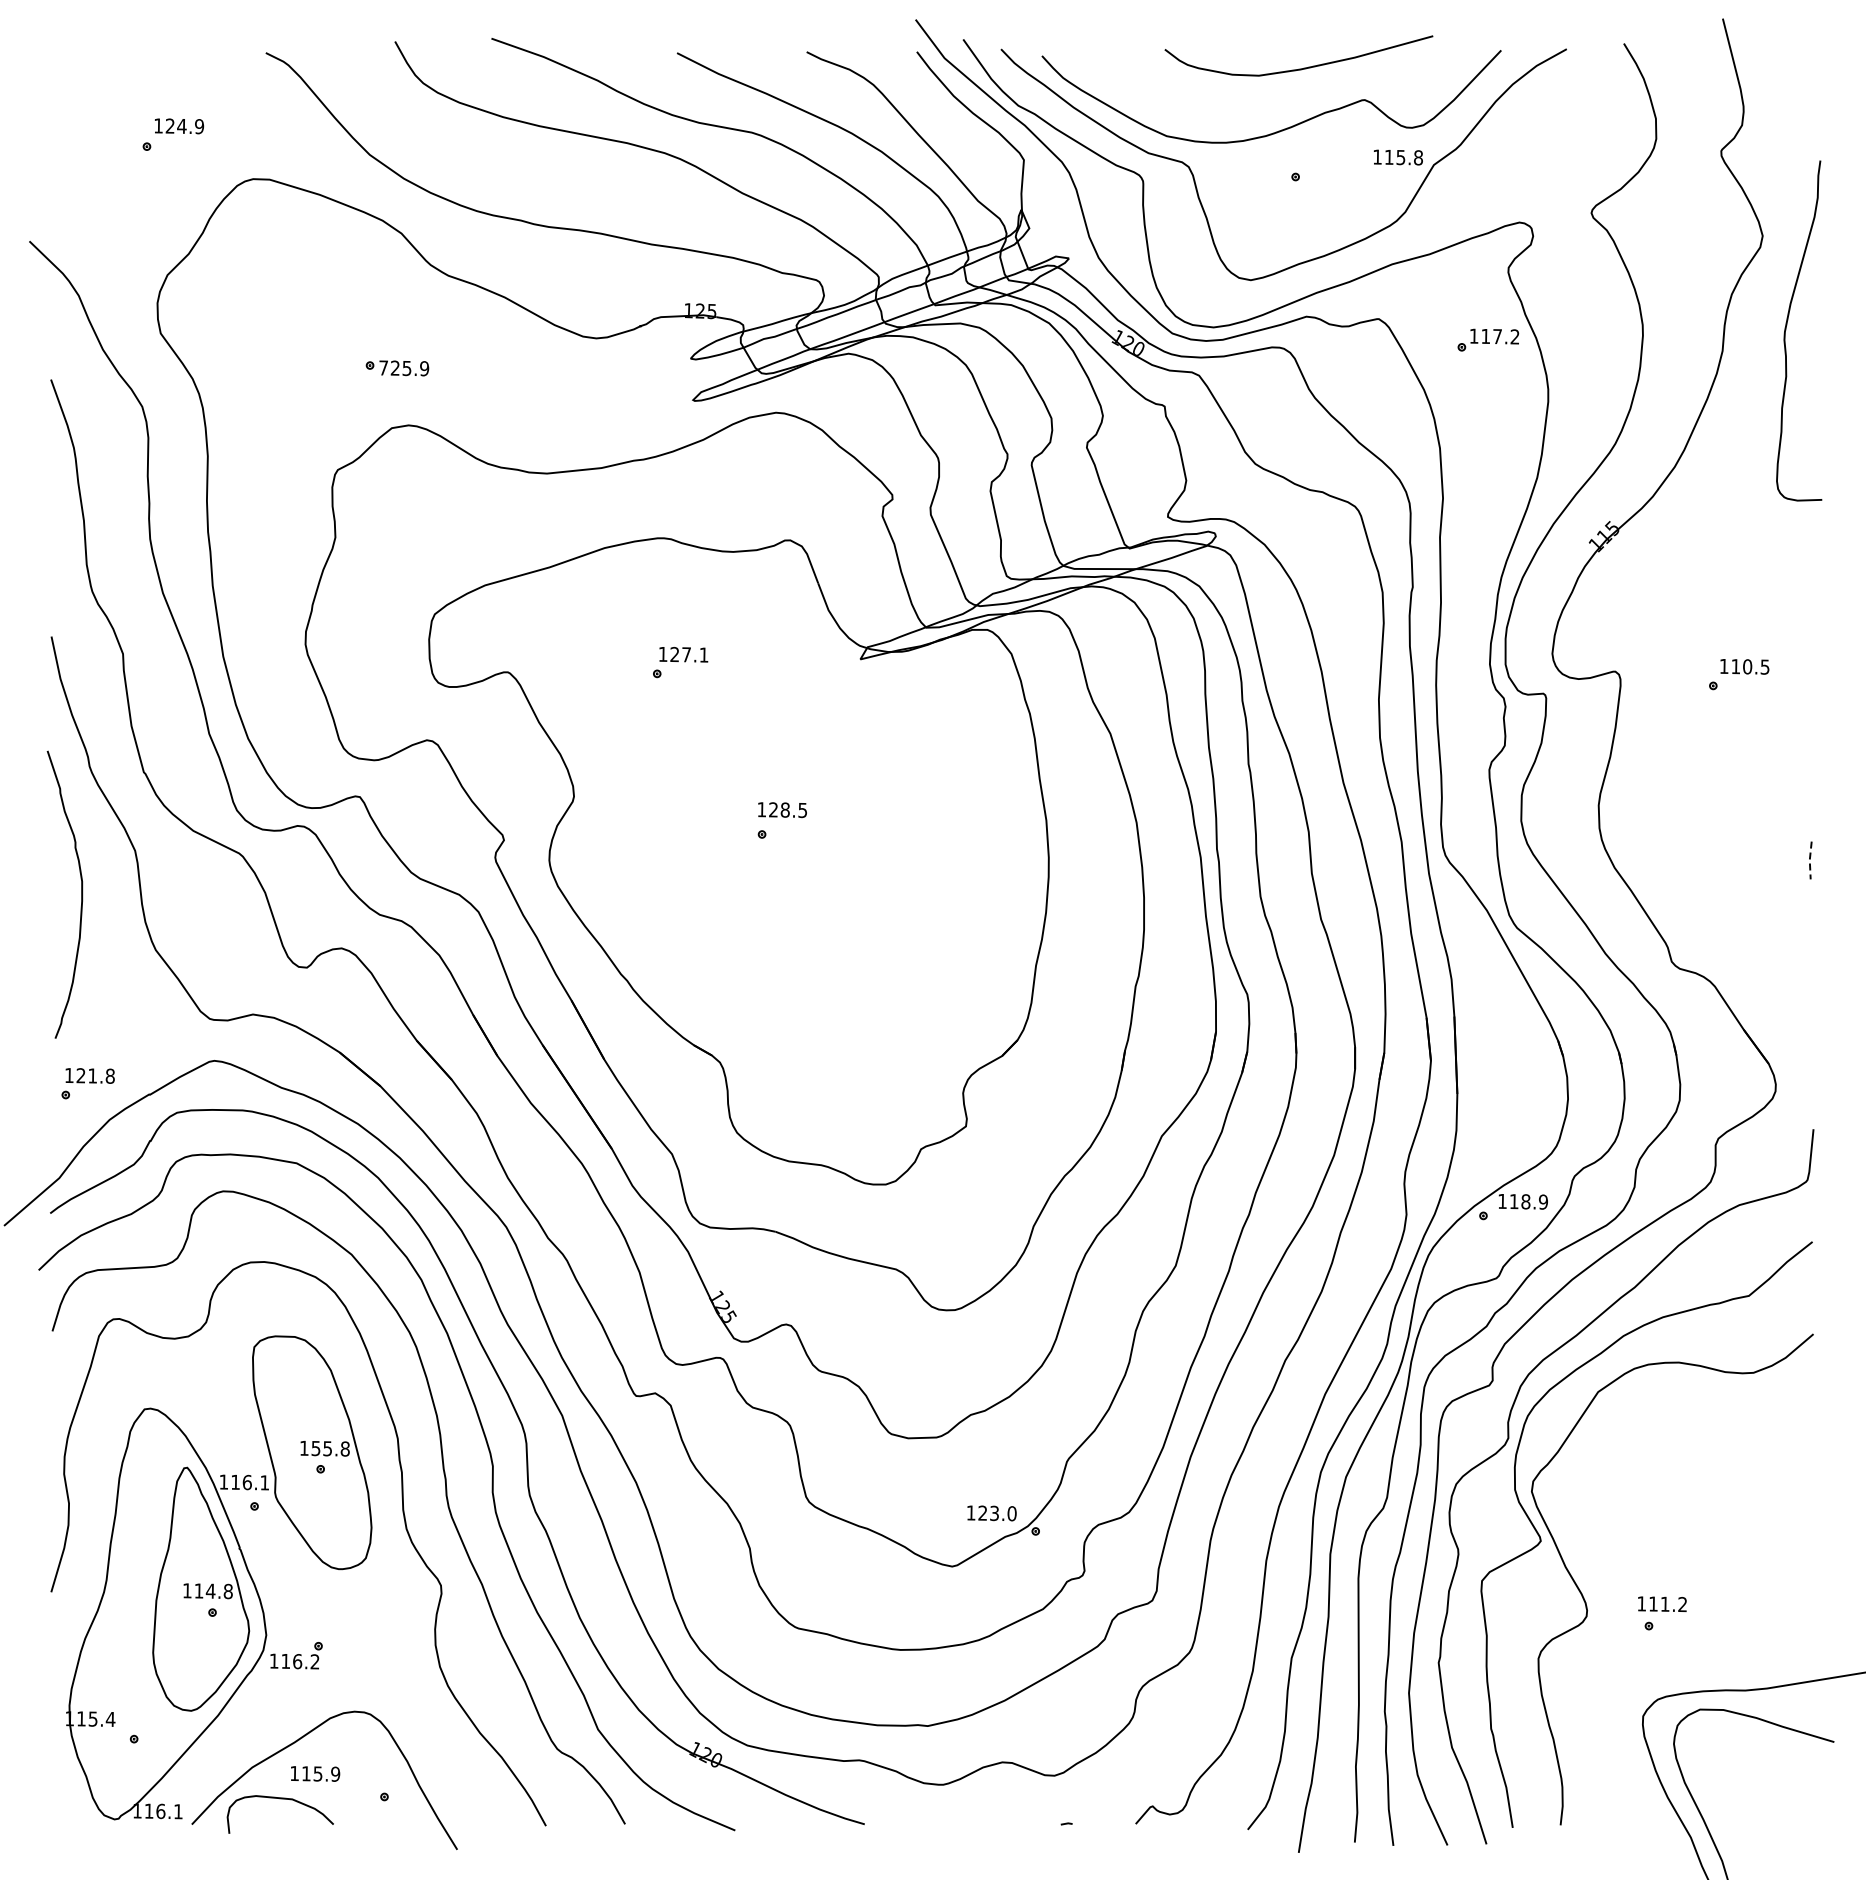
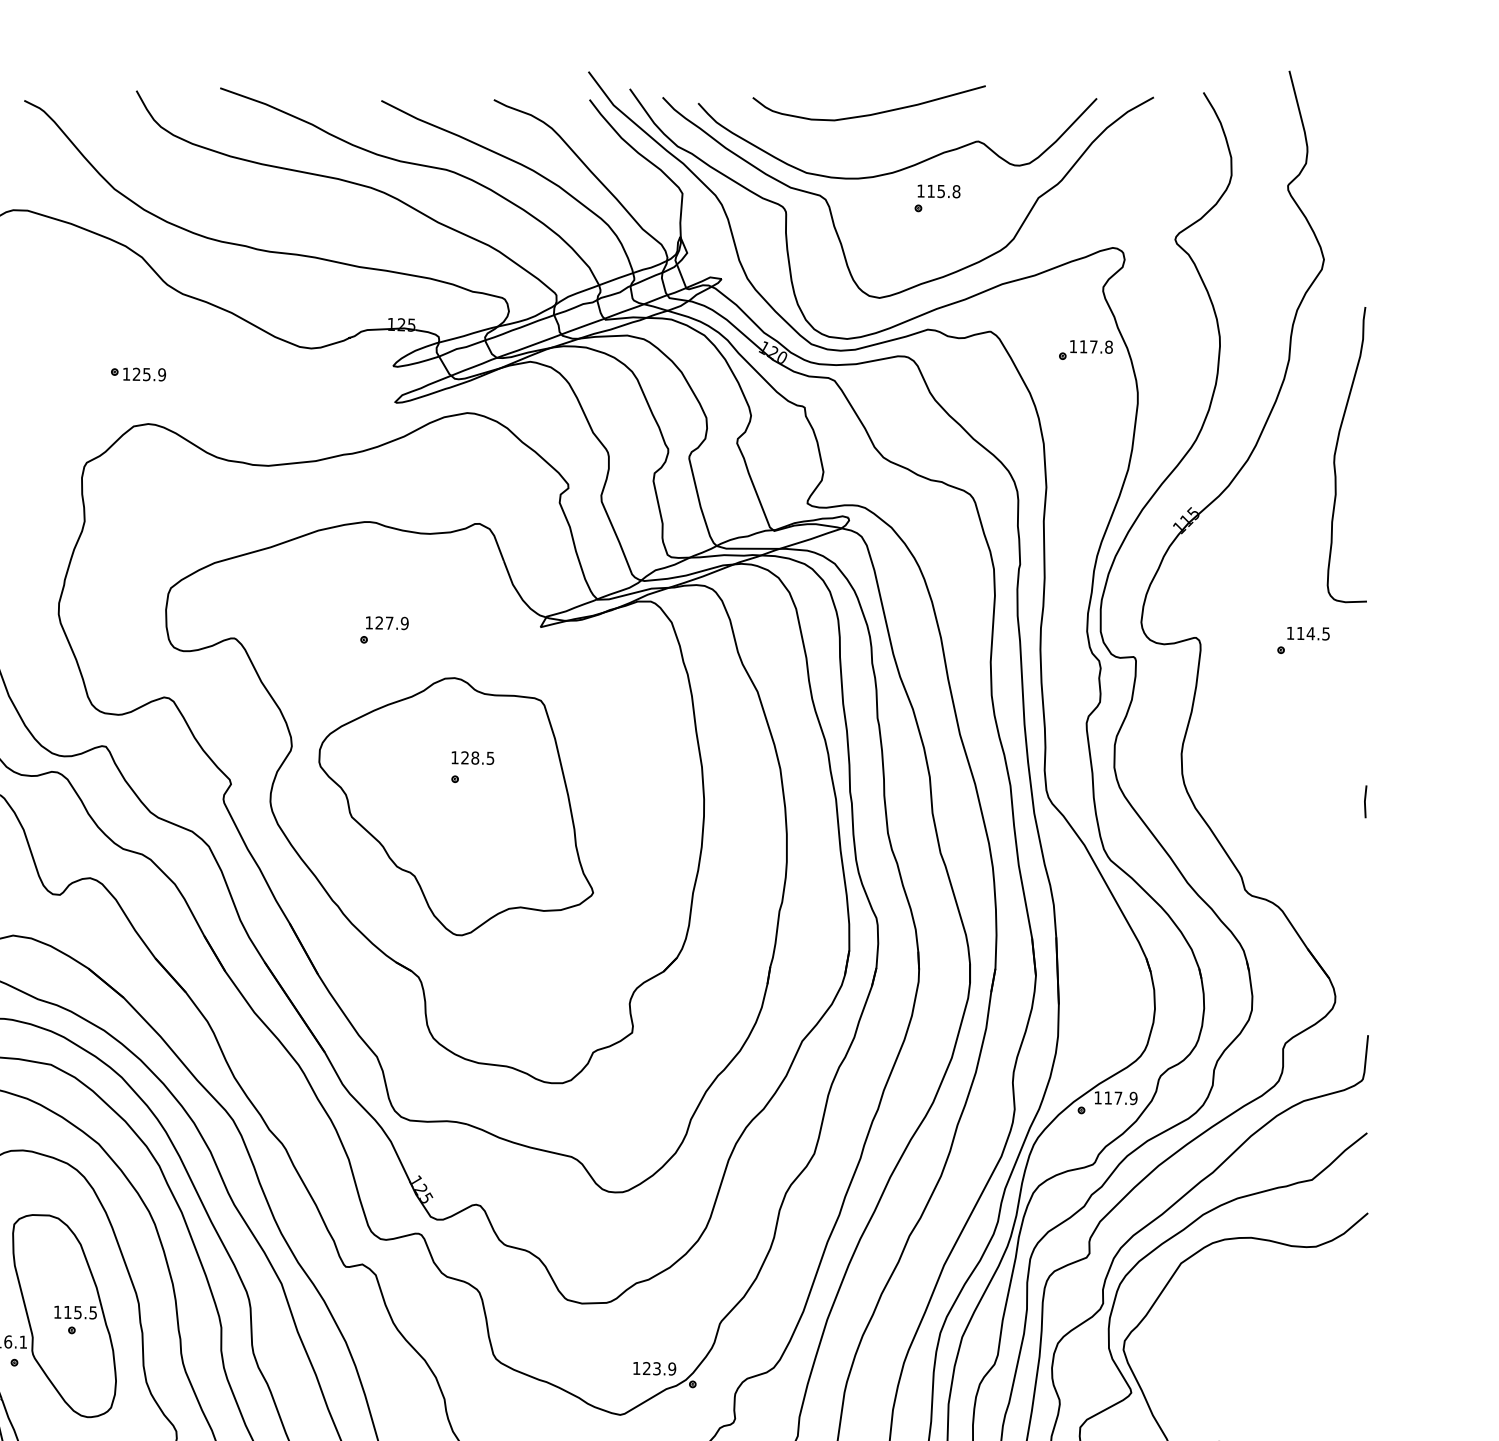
curve: (1303, 67) -> (873, 113), moved
text: (1398, 157) -> (939, 191), moved
curve: (1787, 325) -> (1336, 450), moved
text: (1514, 336) -> (1108, 346), 117.2 -> 117.8
text: (383, 367) -> (126, 373), 725.9 -> 125.9
text: (703, 654) -> (404, 622), 127.1 -> 127.9
text: (1747, 666) -> (1310, 633), 110.5 -> 114.5
line: (1809, 860) -> (1364, 801), dashed -> solid
part: (762, 866) -> (455, 807), added
text: (1525, 1201) -> (1118, 1097), 118.9 -> 117.9
text: (330, 1448) -> (80, 1312), 155.8 -> 115.5
text: (1011, 1513) -> (671, 1368), 123.0 -> 123.9

